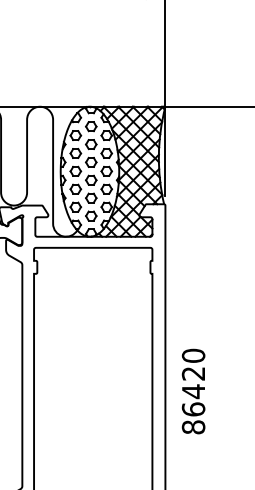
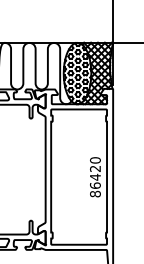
text: (193, 392) -> (95, 177), moved

